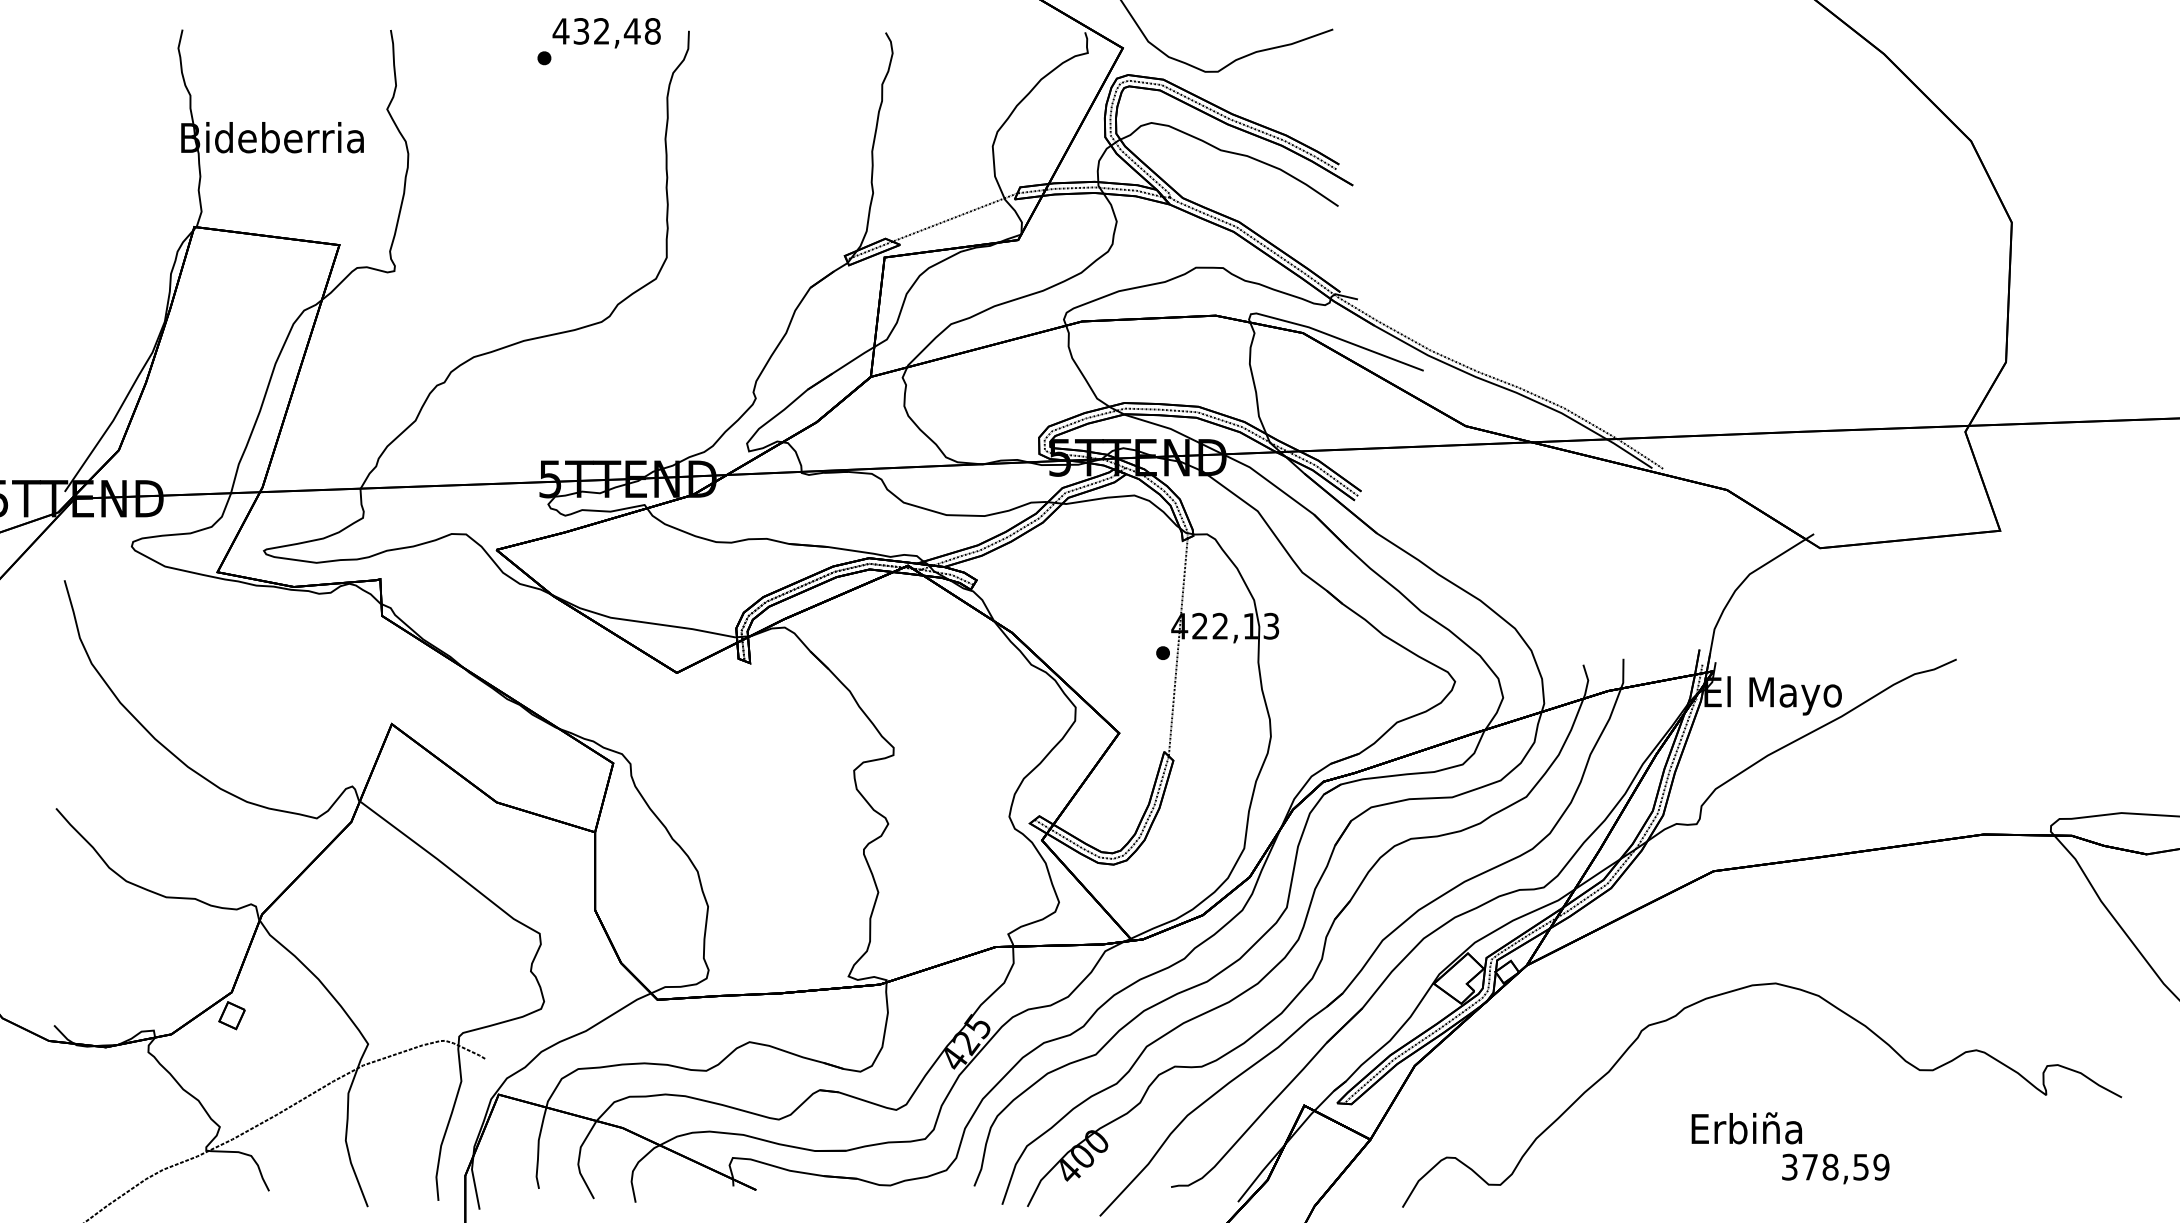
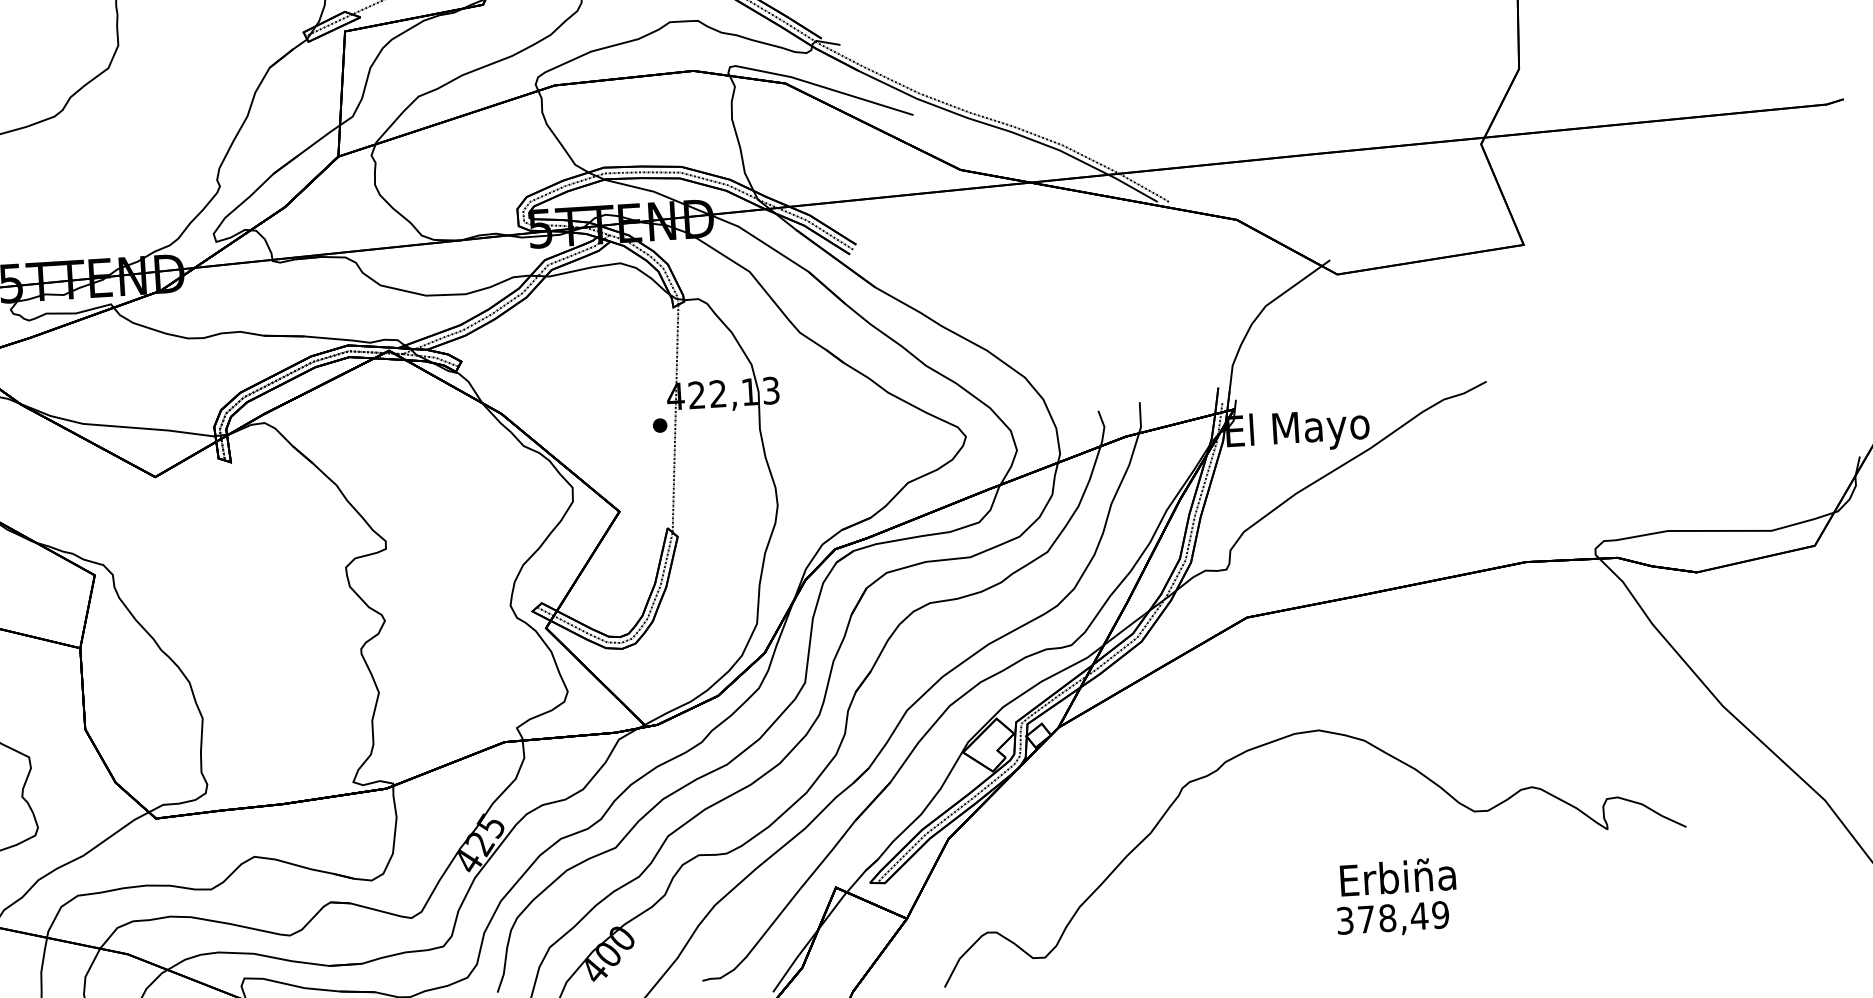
text: (1746, 1128) -> (1397, 877), moved
text: (1860, 1167) -> (1418, 916), 378,59 -> 378,49

